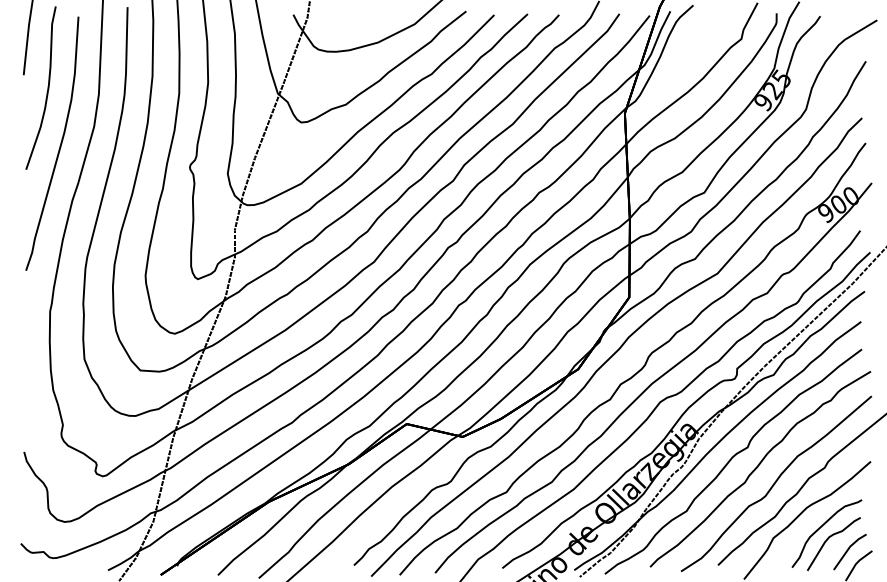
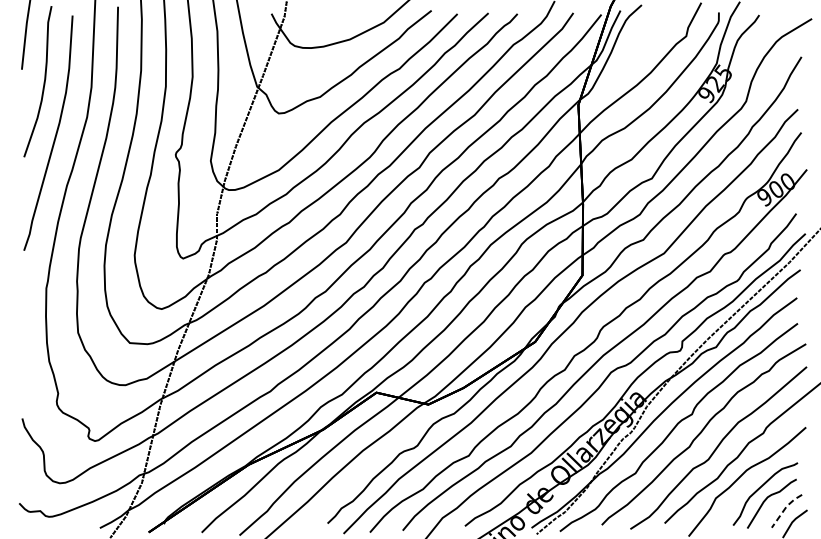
line: (848, 548) -> (785, 507), solid -> dashed

